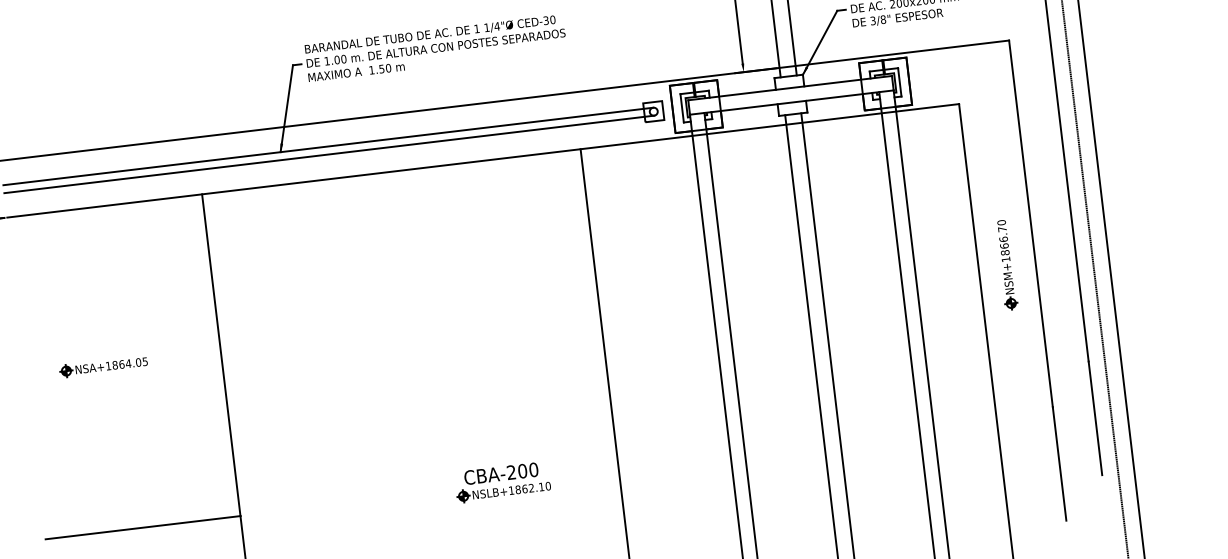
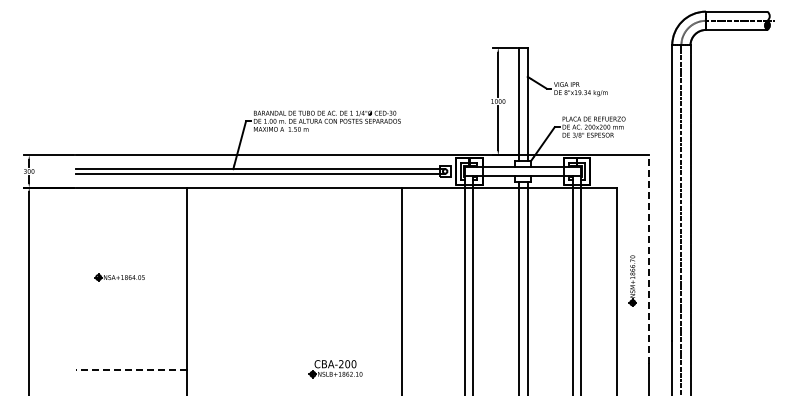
line: (1031, 223) -> (649, 259), solid -> dashed
line: (141, 527) -> (130, 370), solid -> dashed

